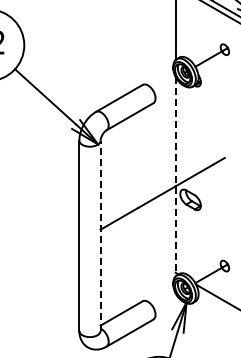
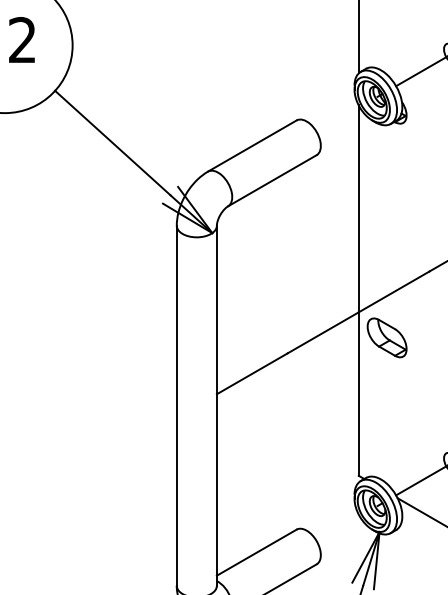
line: (175, 174) -> (358, 289), dashed -> solid
line: (100, 235) -> (216, 405), dashed -> solid

